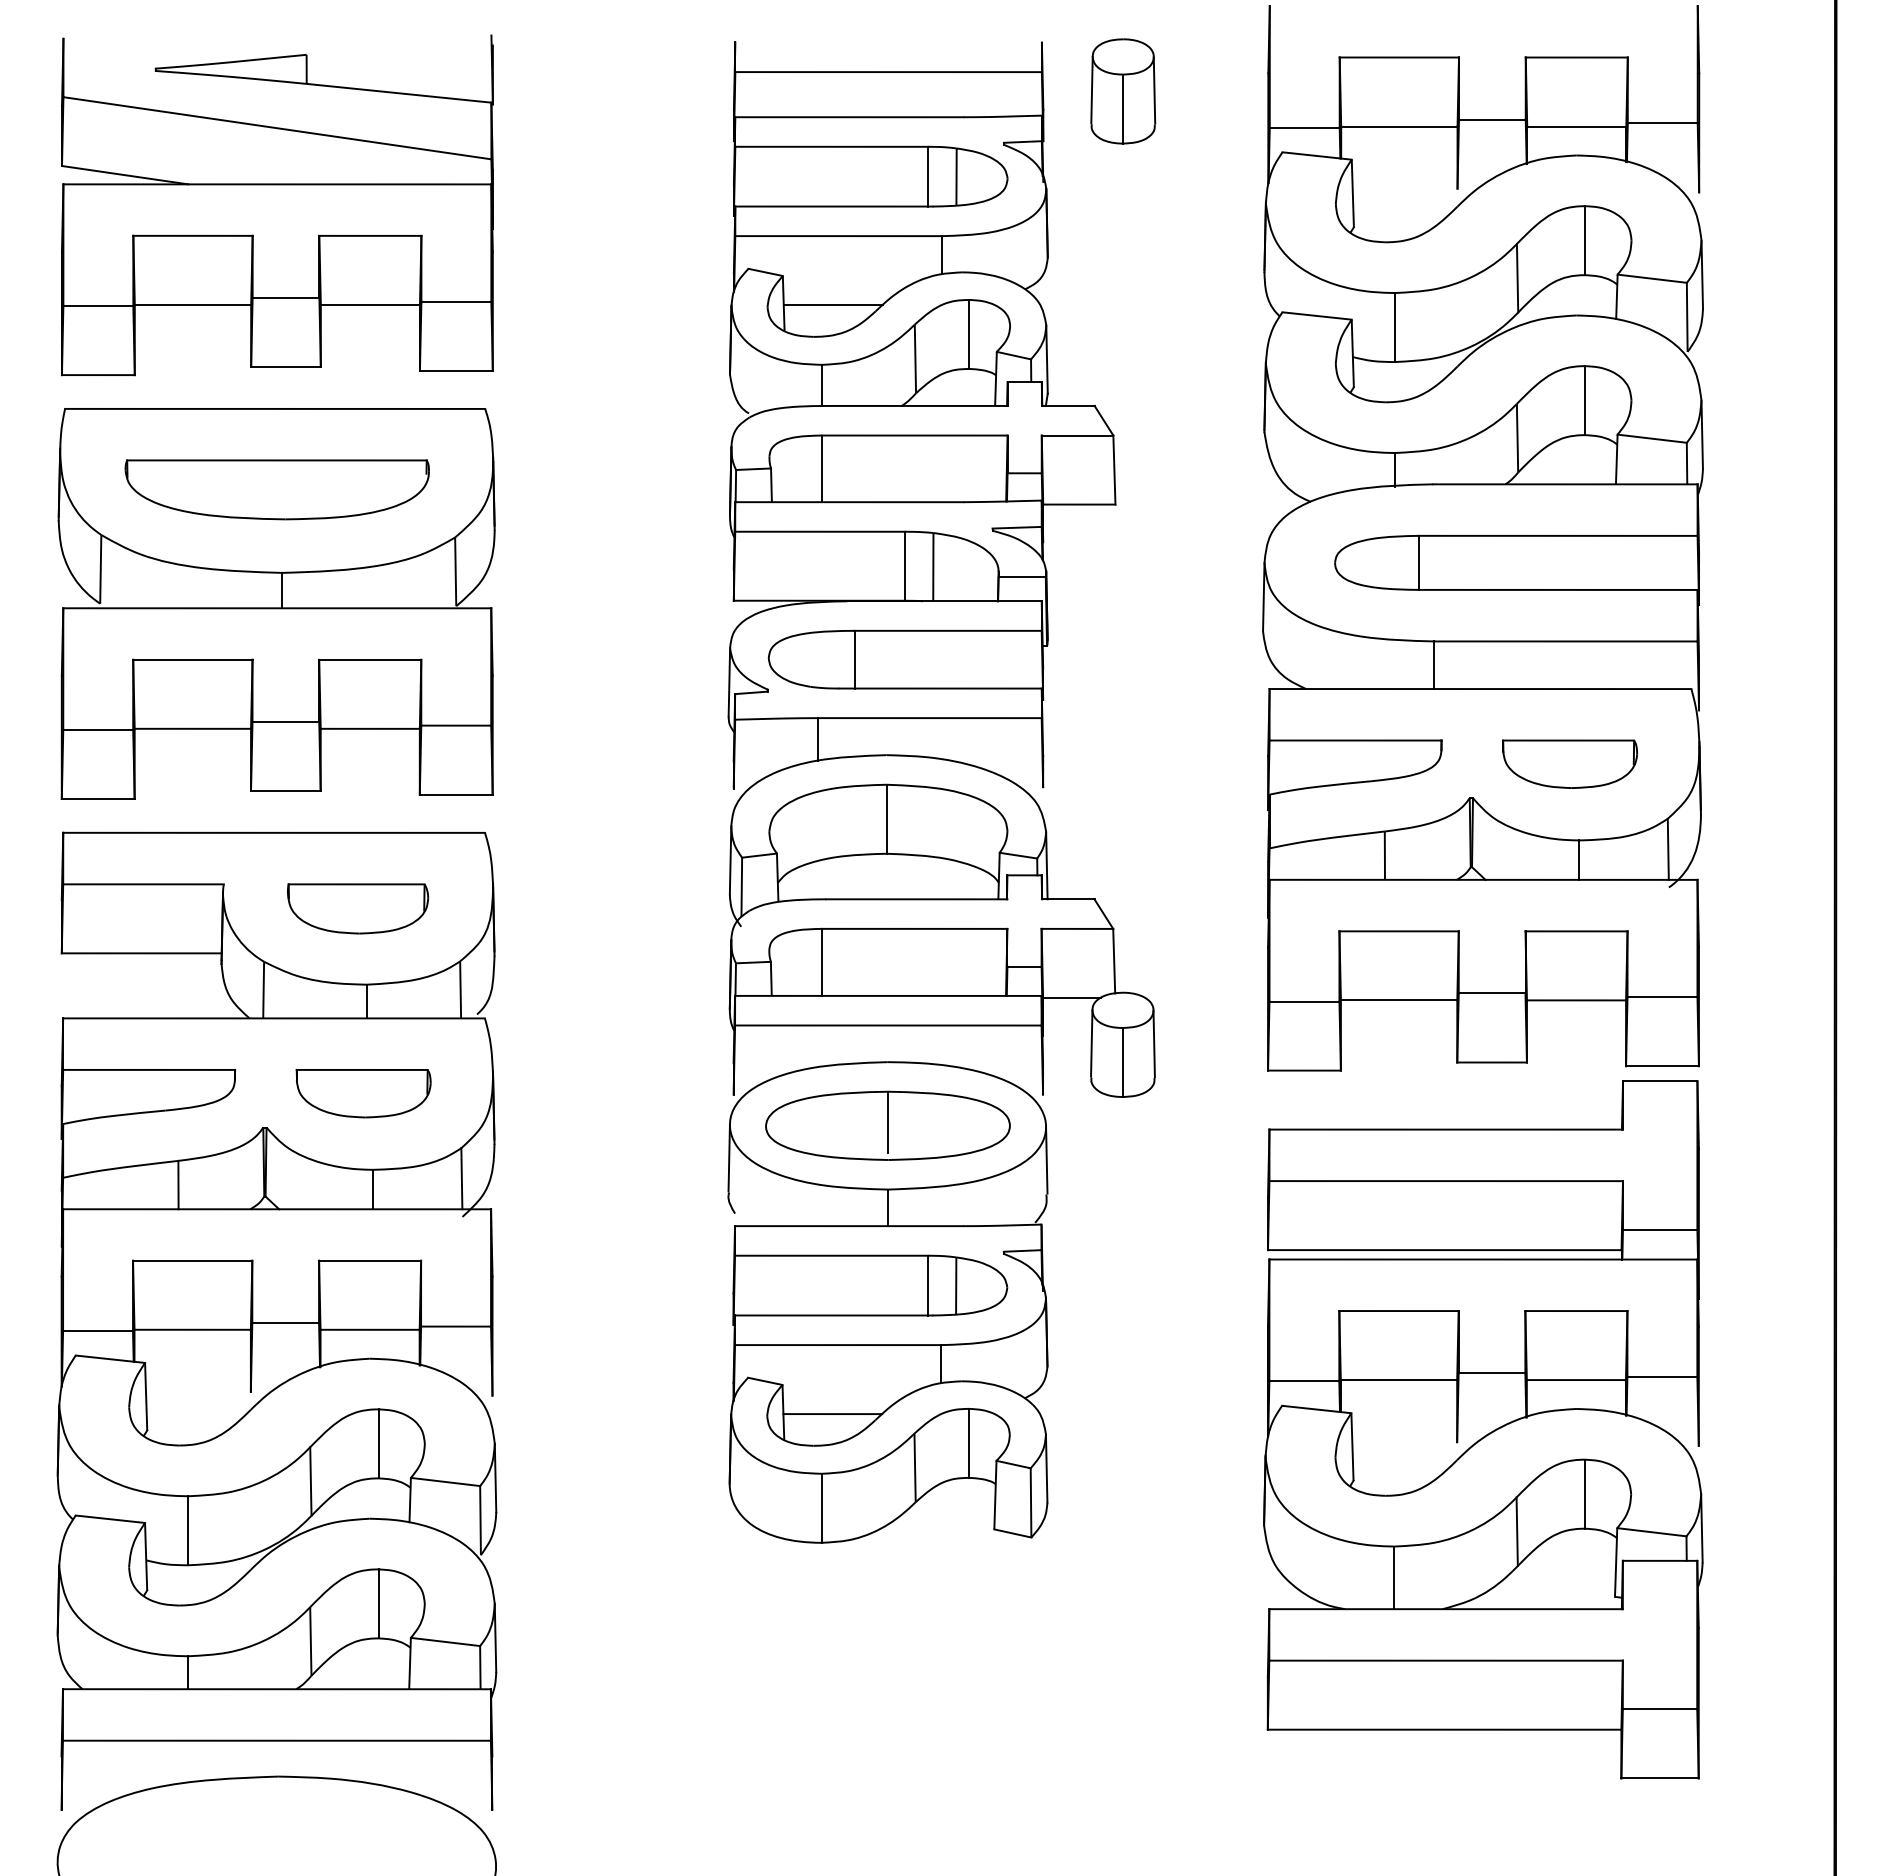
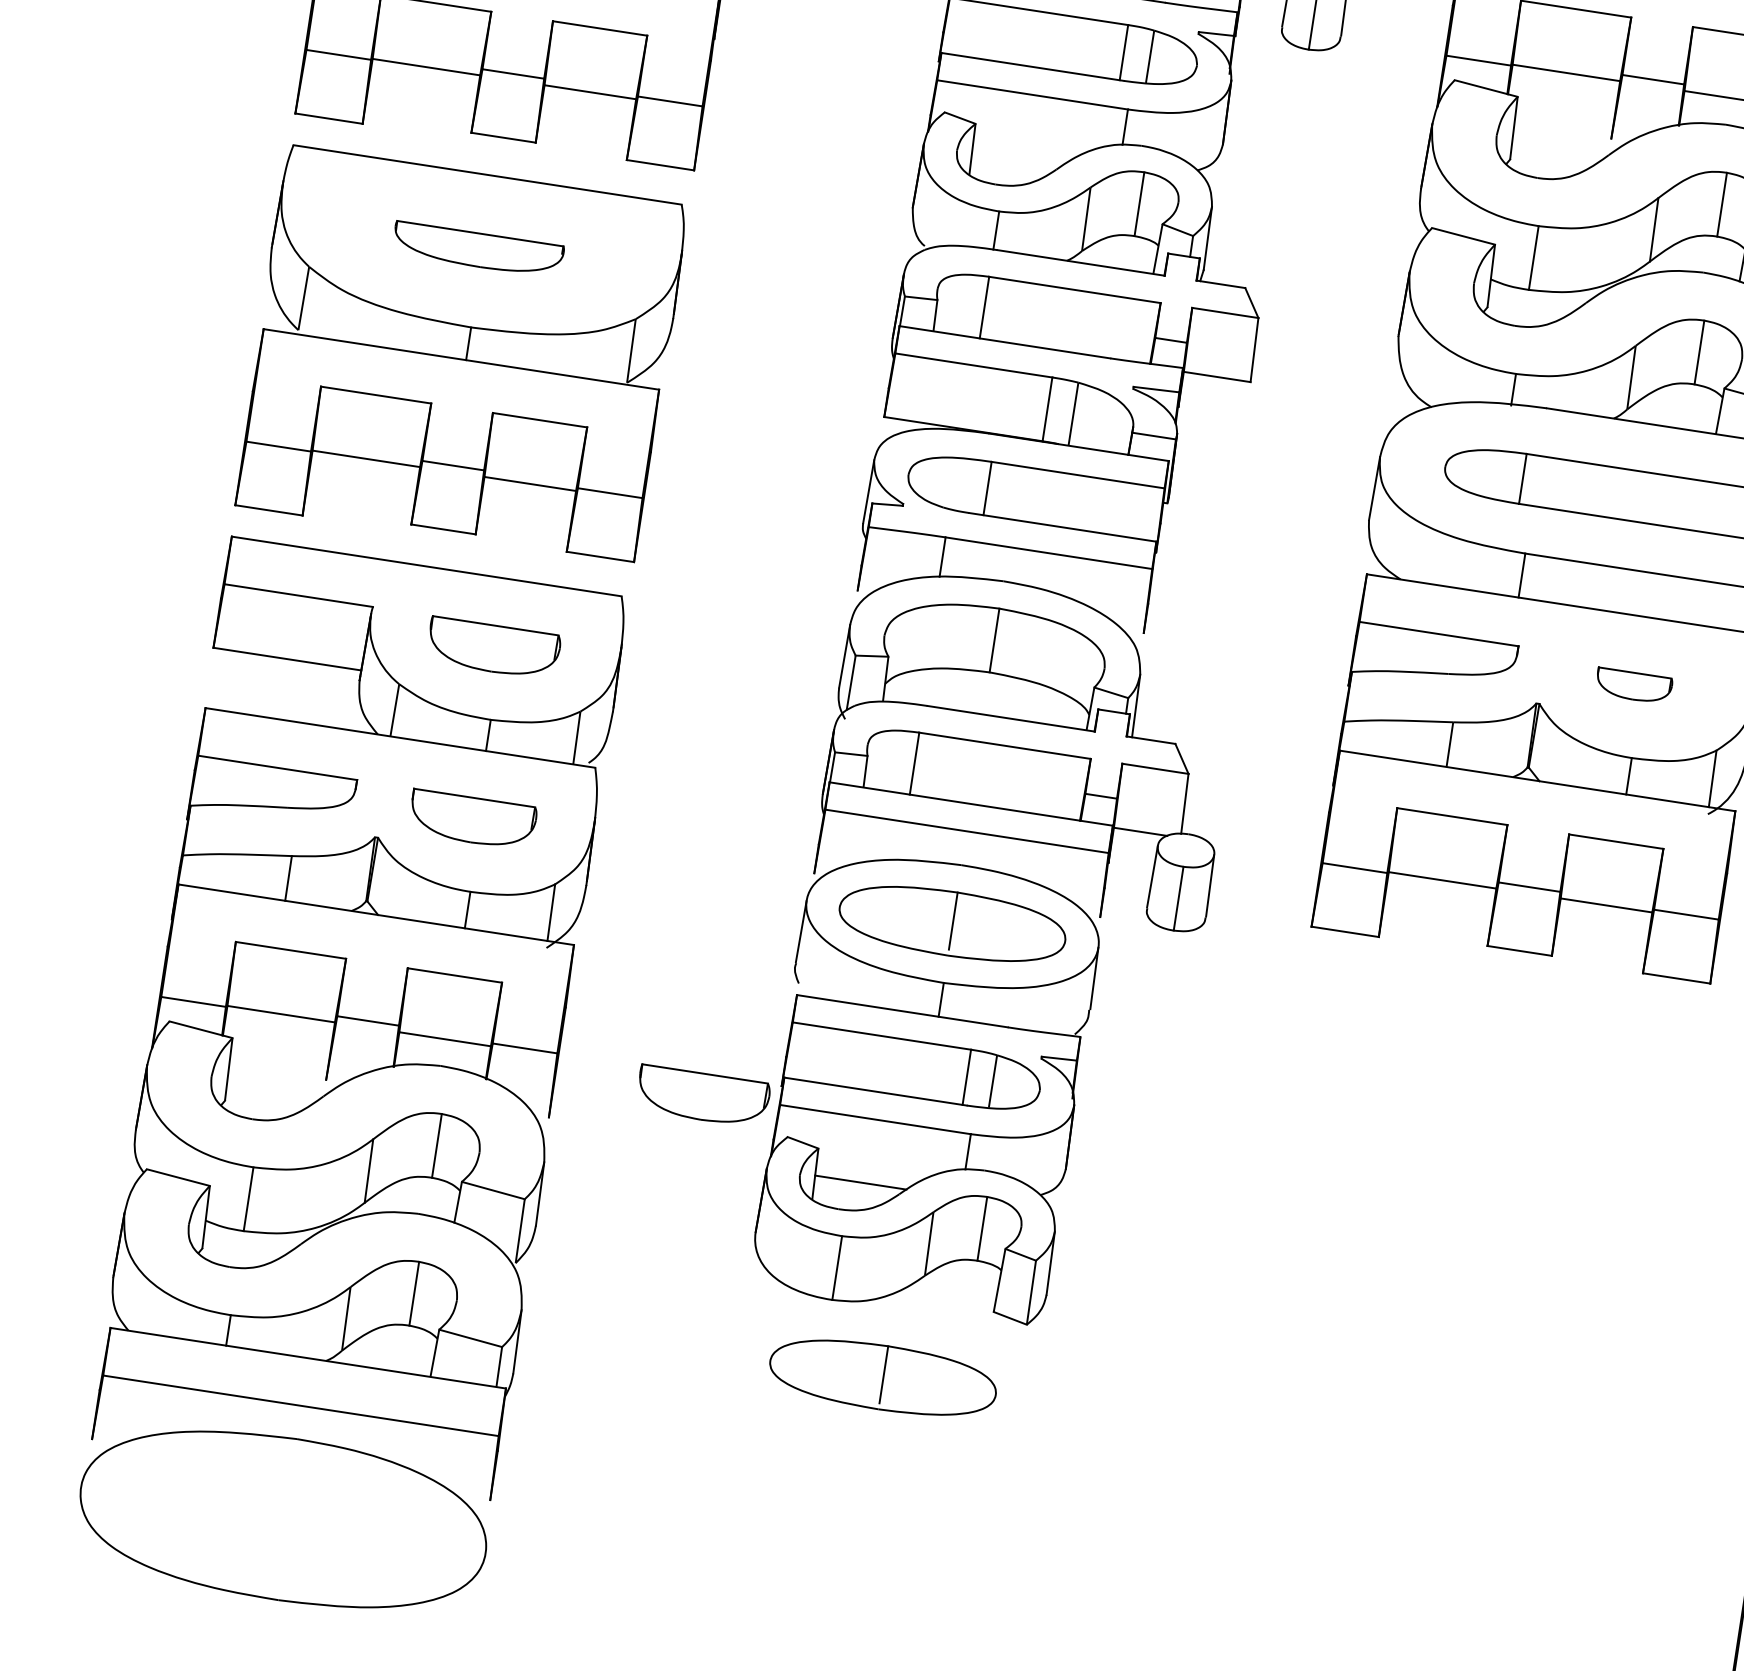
line: (832, 305) -> (1017, 158), removed
part: (276, 489) -> (477, 249), size x0.6
part: (1569, 763) -> (1633, 685), size x0.6
part: (652, 1348) -> (703, 1096), added
part: (1483, 1429) -> (1459, 1288), removed
part: (887, 1616) -> (882, 1377), added

